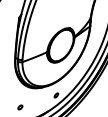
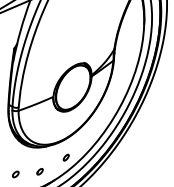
part: (37, 105) -> (39, 171), added

